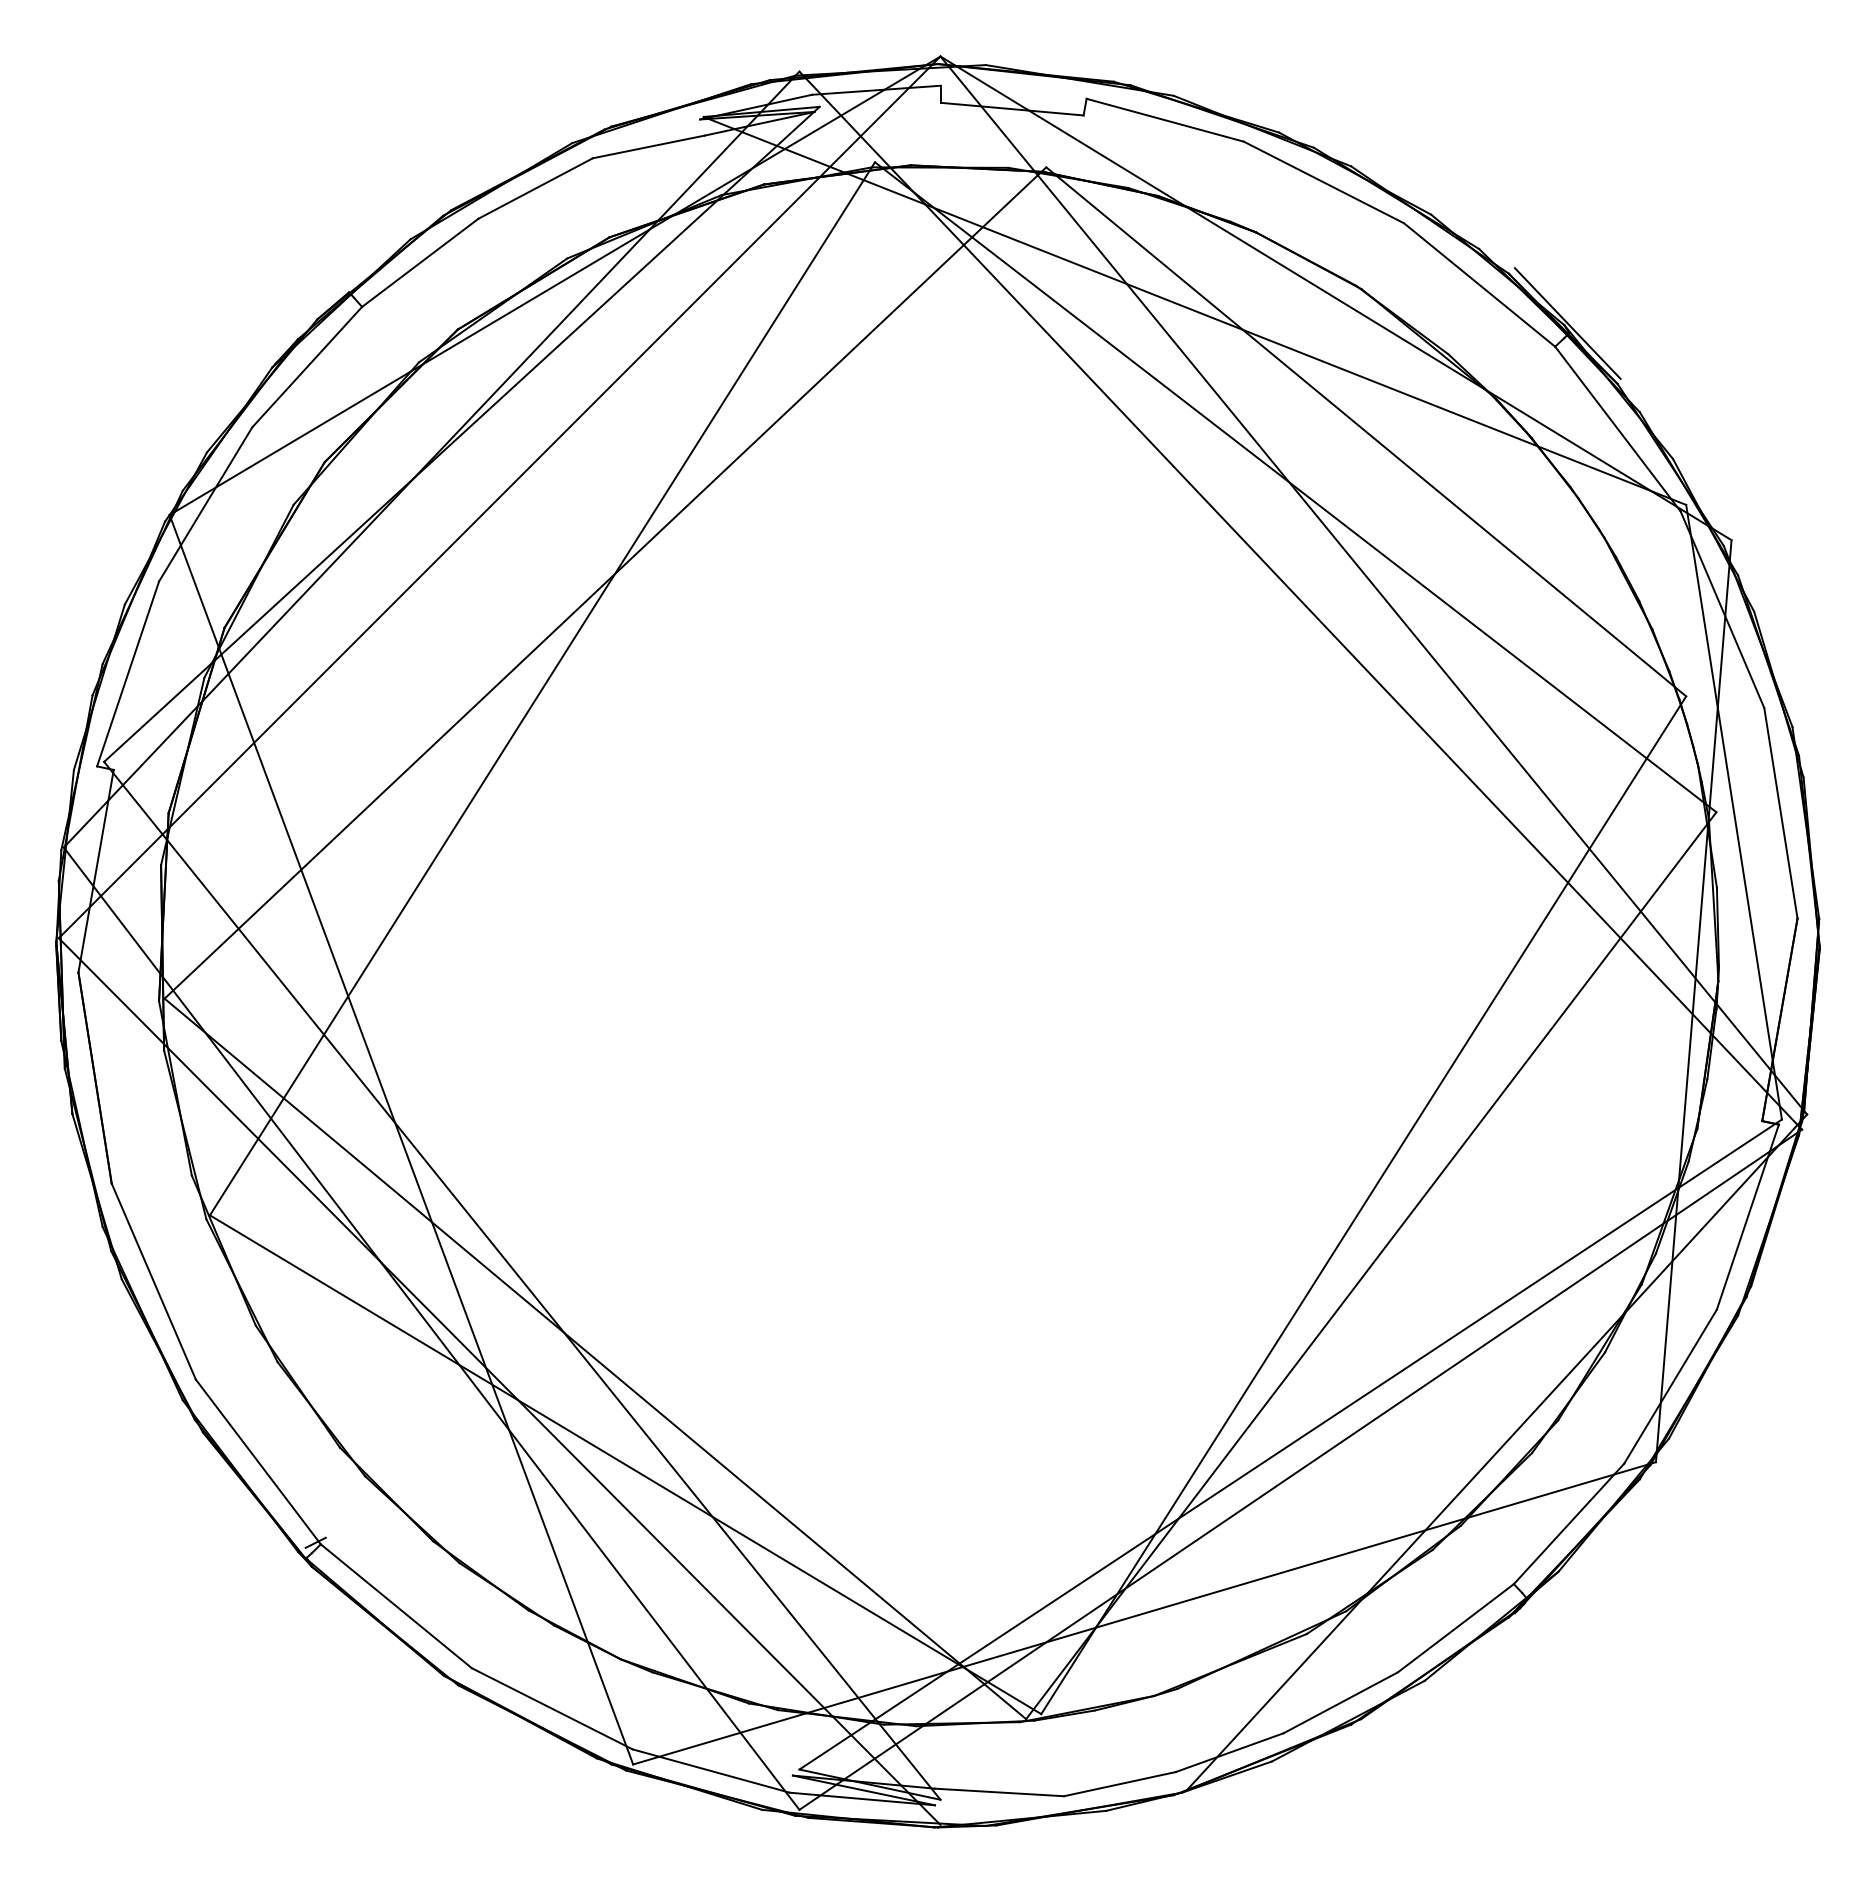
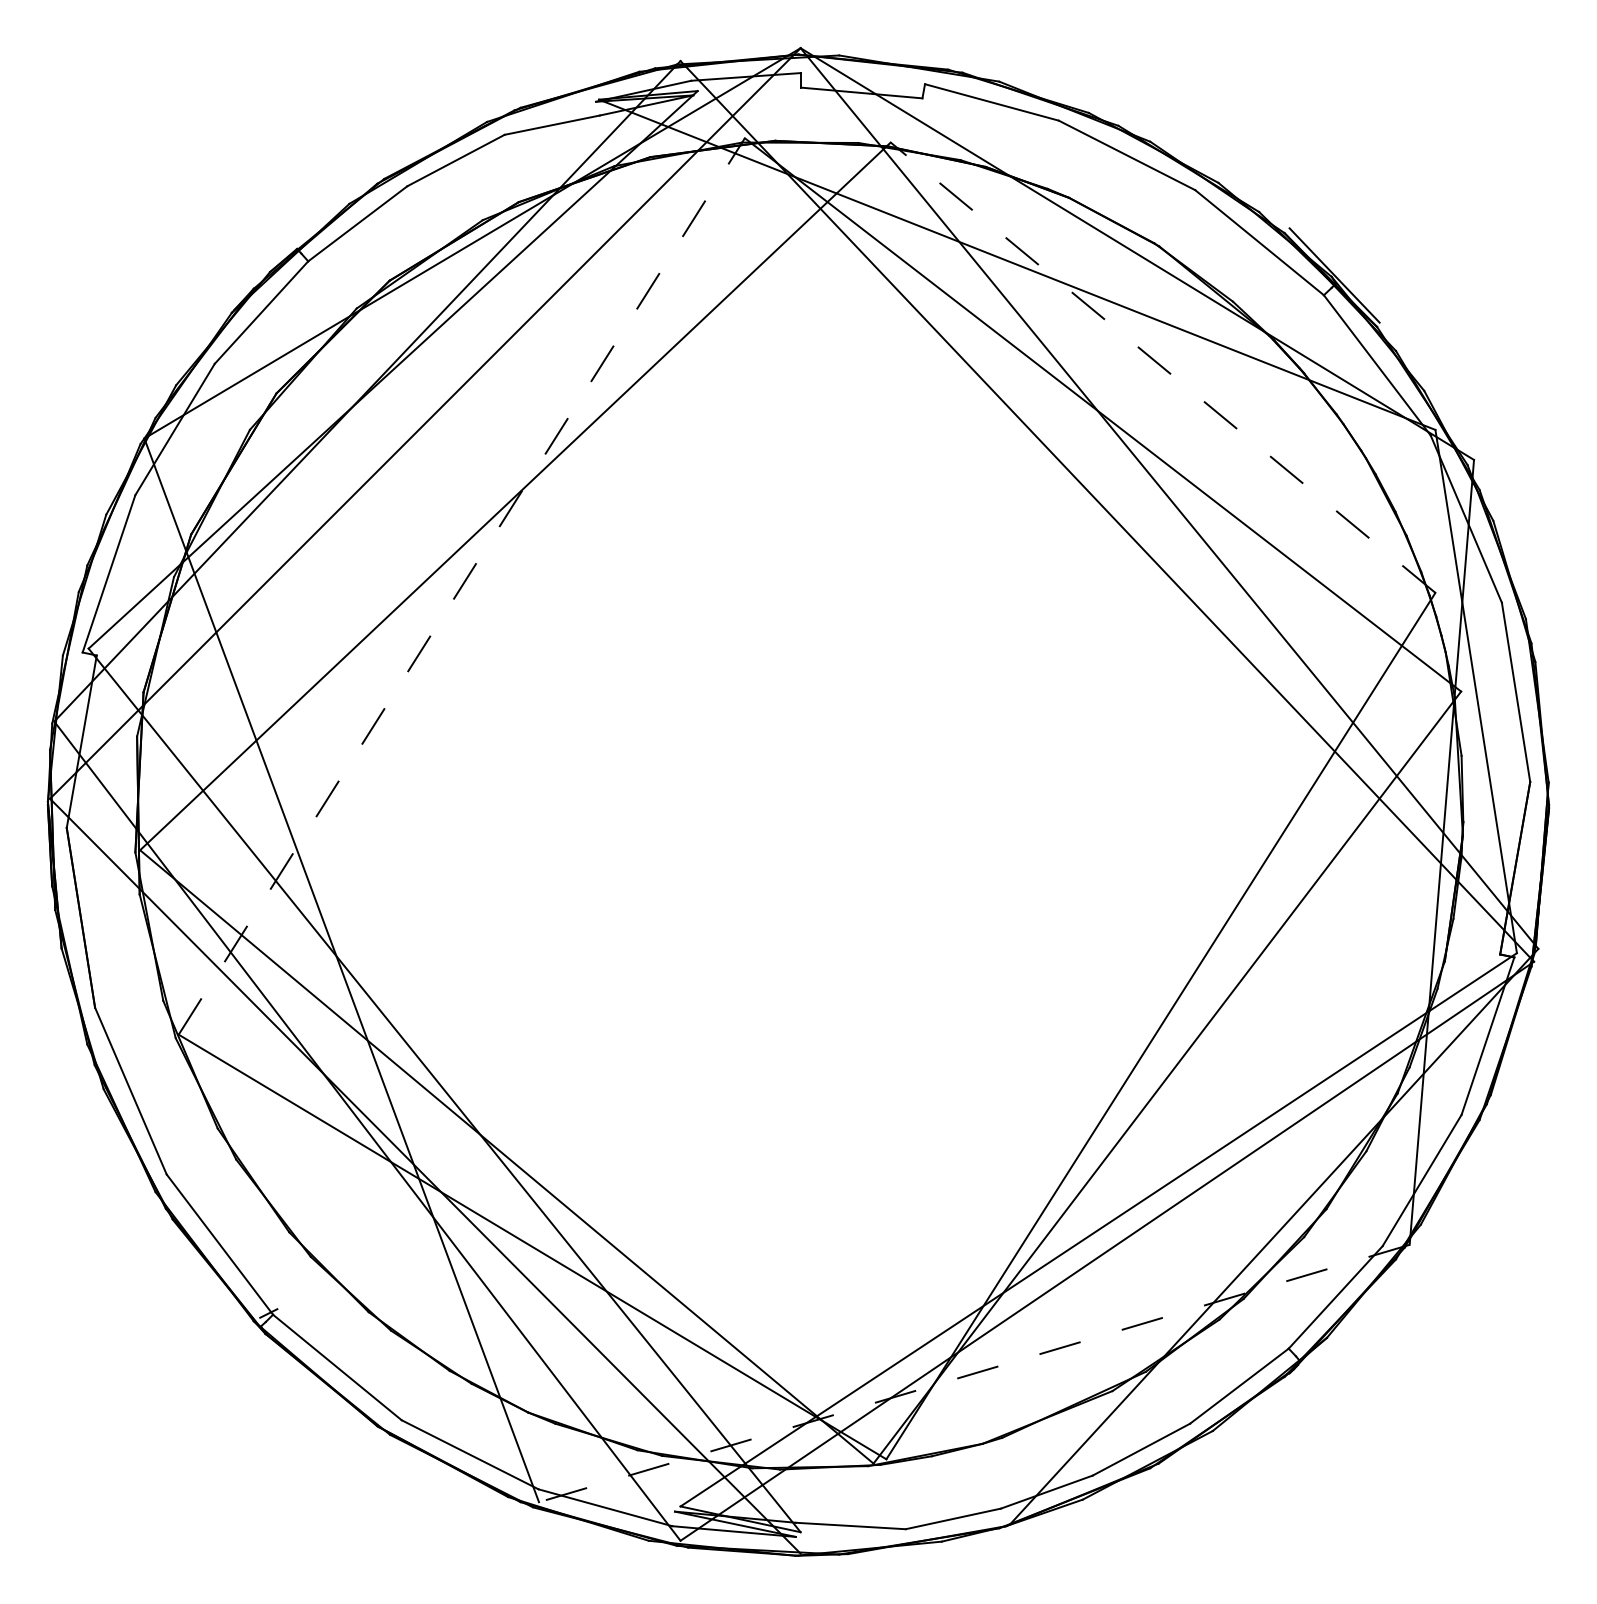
line: (1365, 431) -> (1162, 367), solid -> dashed
line: (542, 688) -> (461, 586), solid -> dashed
line: (1144, 1613) -> (974, 1373), solid -> dashed

